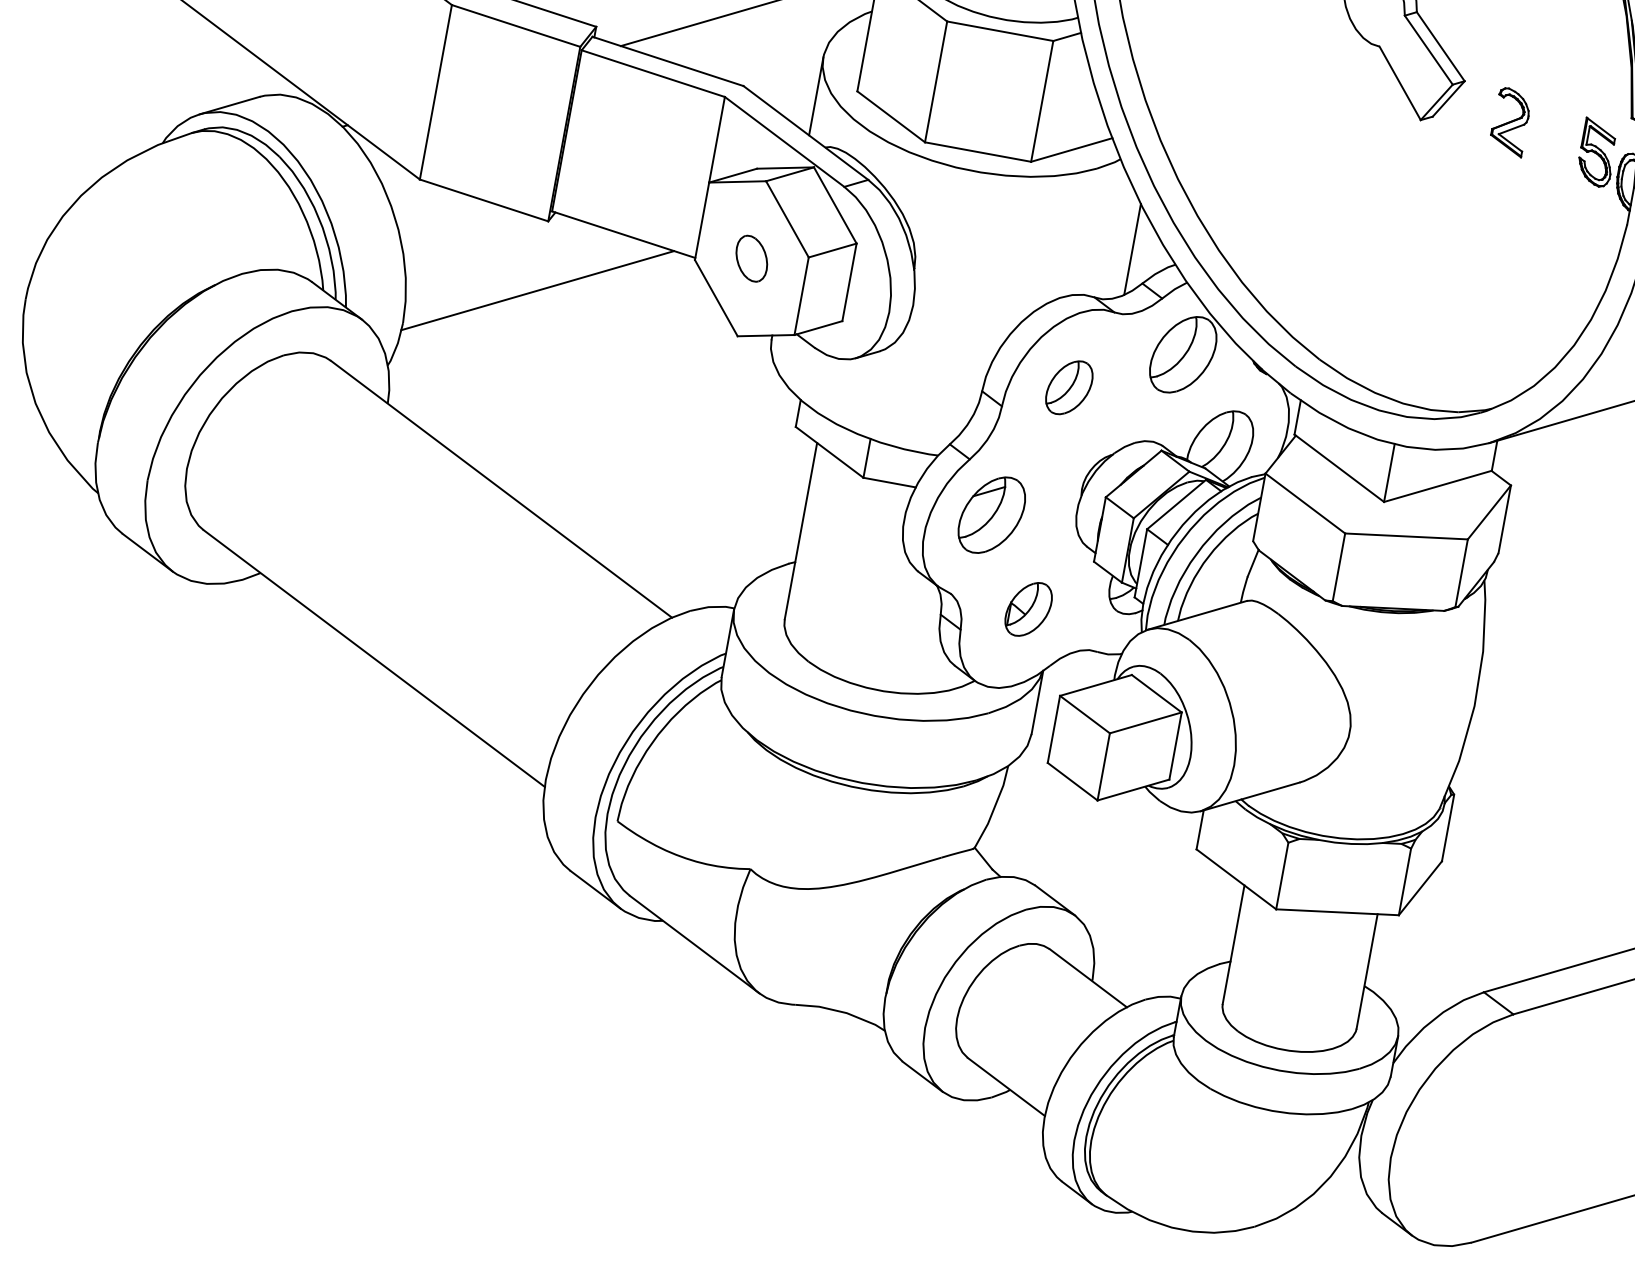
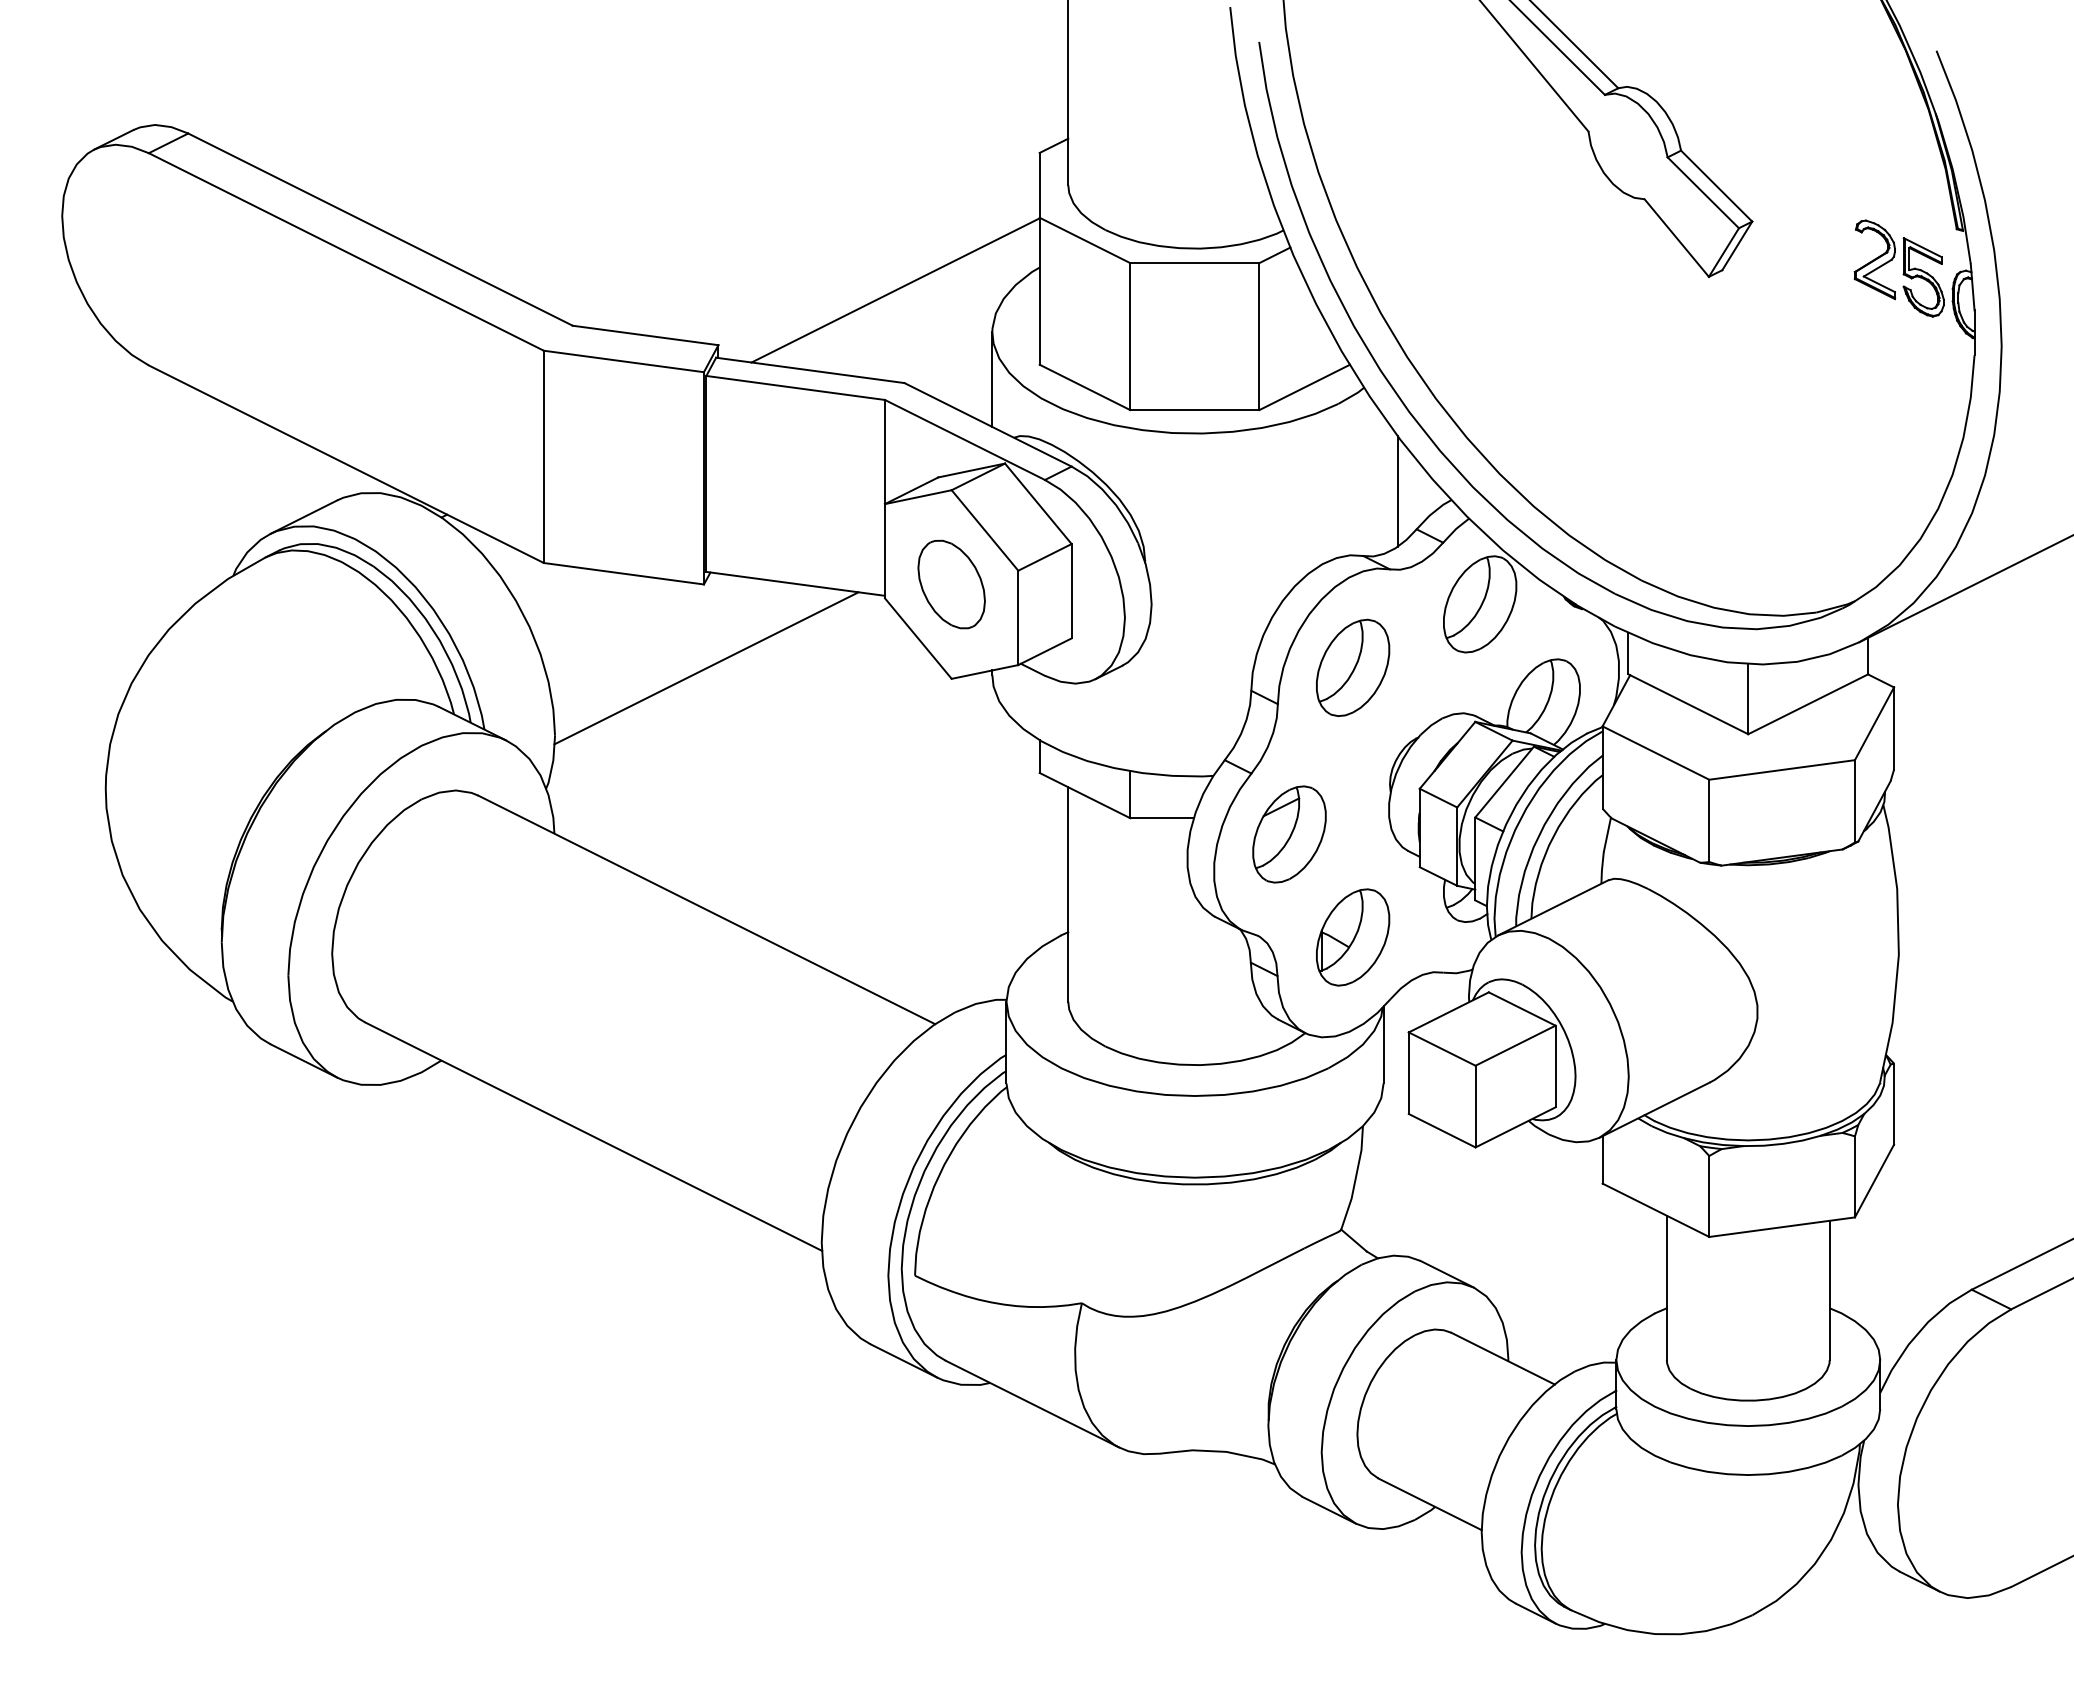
part: (1510, 121) -> (1874, 259), moved
part: (751, 258) -> (951, 584), size x1.67
part: (1069, 387) -> (1353, 667), size x1.43
part: (1028, 609) -> (1353, 937), size x1.43

